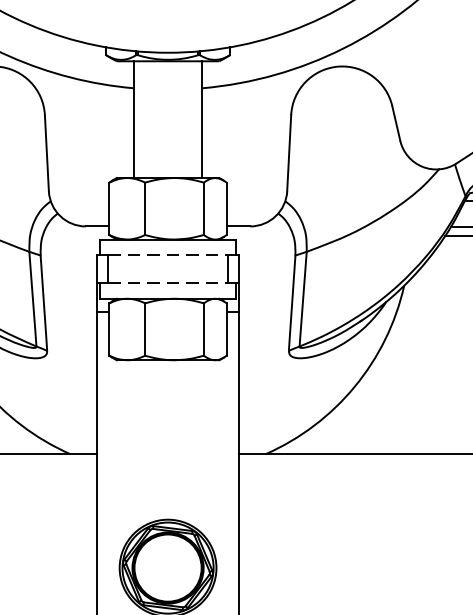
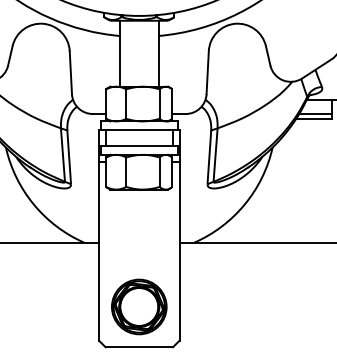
line: (168, 255) -> (139, 130), dashed -> solid
line: (168, 283) -> (139, 146), dashed -> solid

